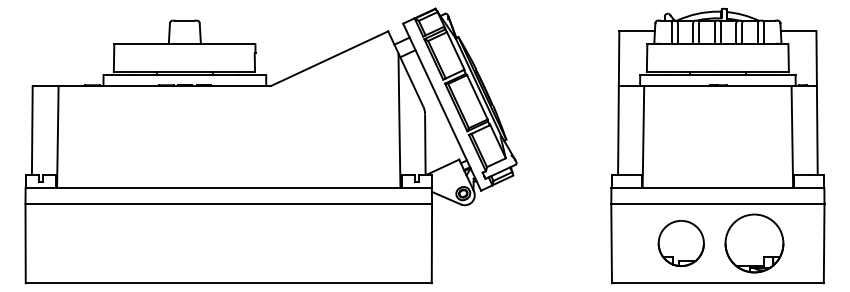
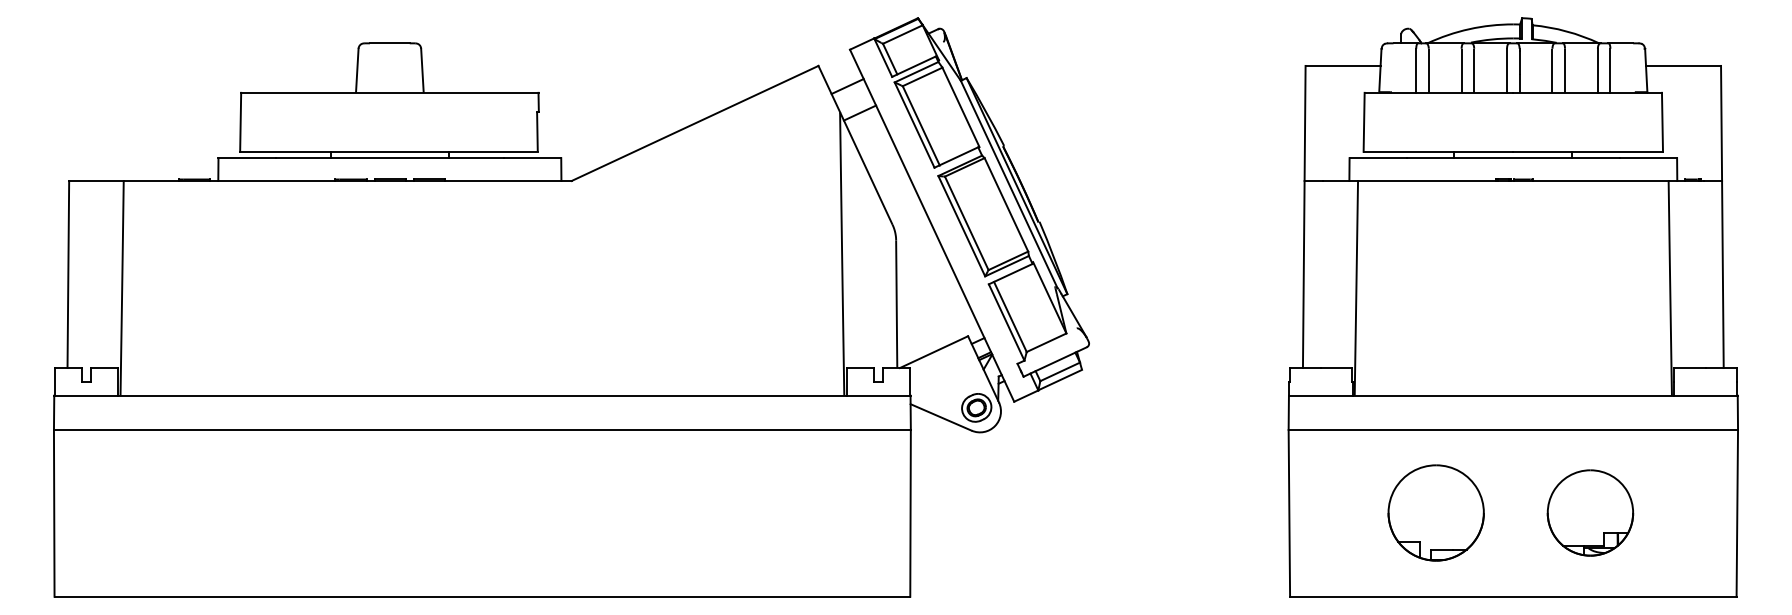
part: (754, 243) -> (1590, 513), size x0.7

